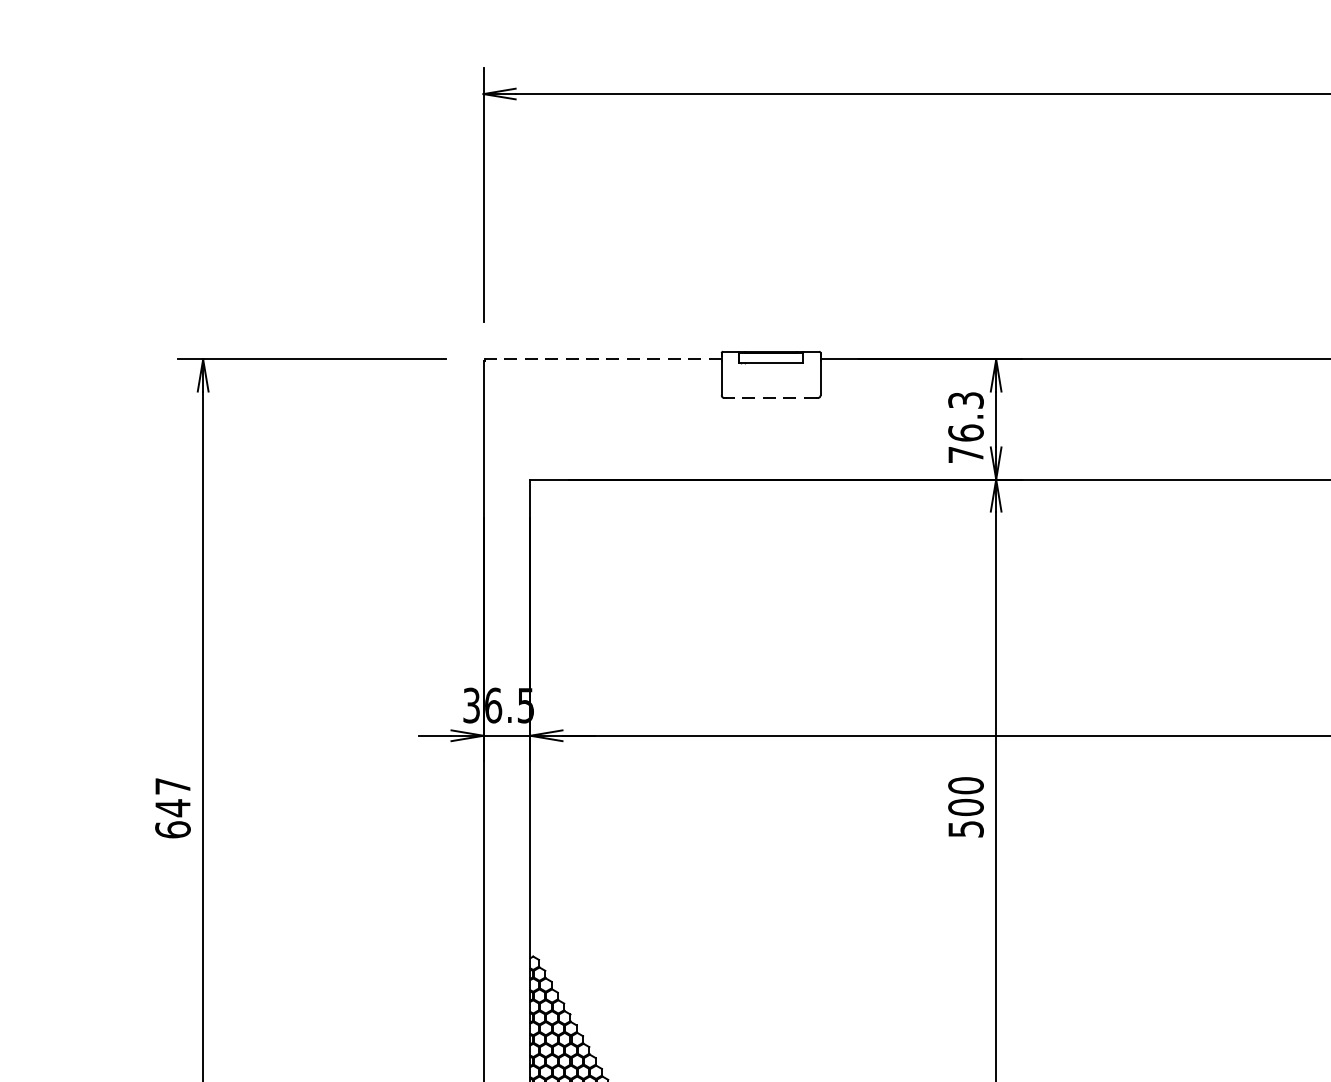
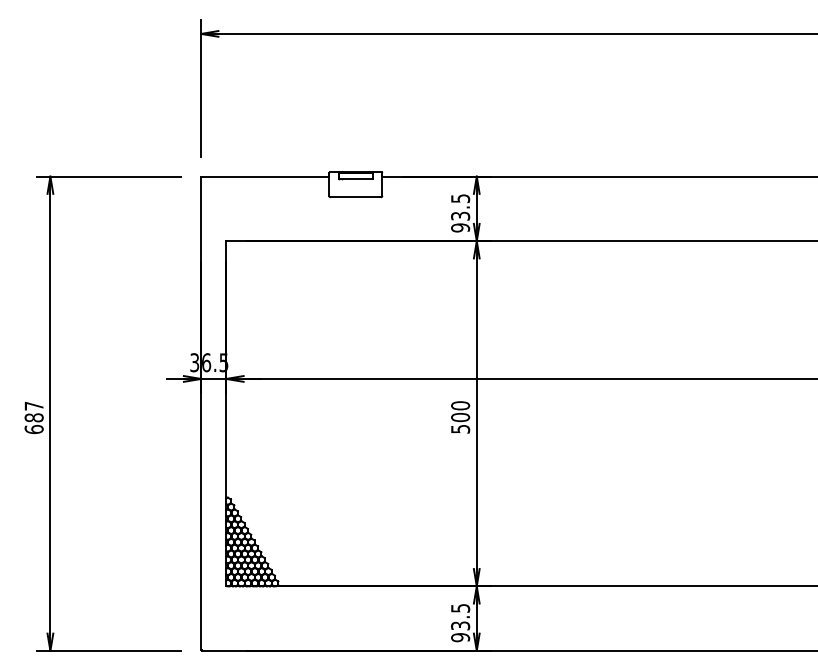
line: (603, 359) -> (265, 176), dashed -> solid
line: (770, 398) -> (355, 197), dashed -> solid
text: (965, 428) -> (460, 213), 76.3 -> 93.5
text: (171, 807) -> (33, 417), 647 -> 687

